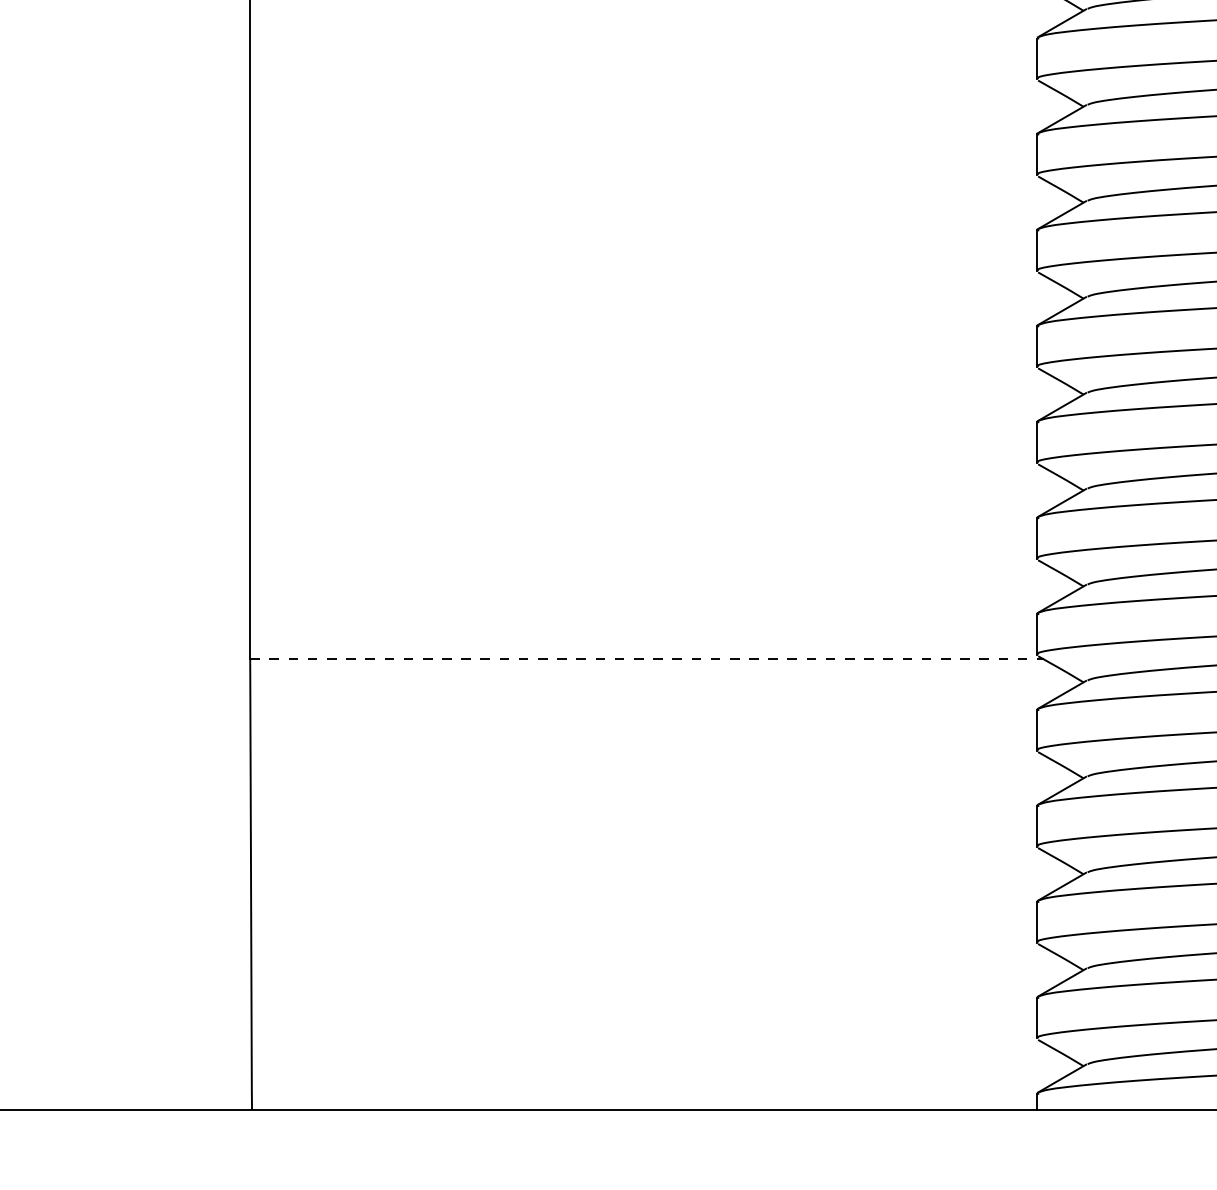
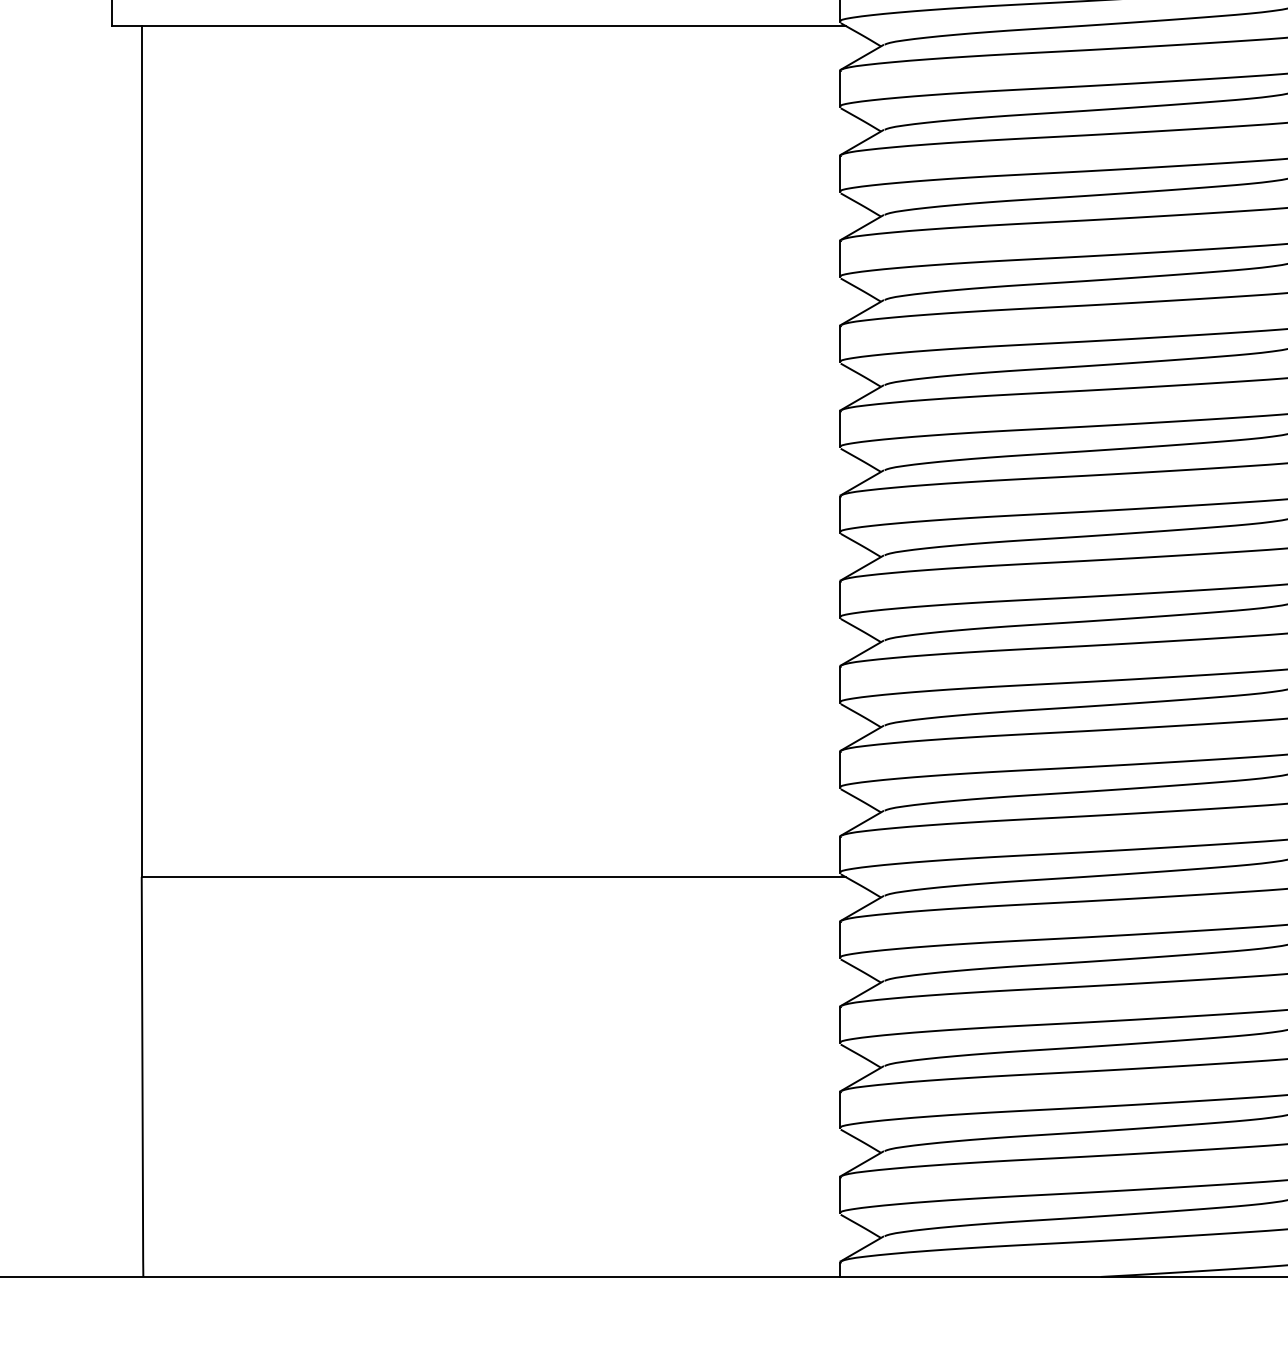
line: (647, 658) -> (494, 876), dashed -> solid

